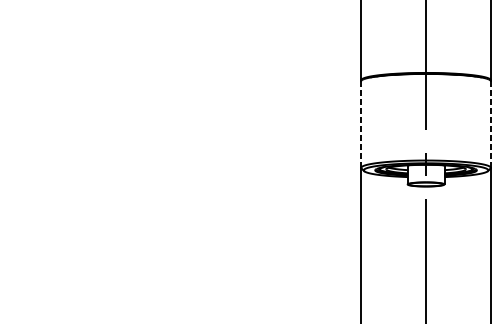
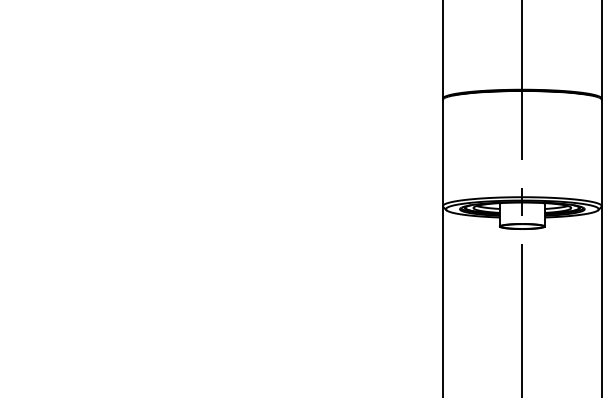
line: (360, 124) -> (442, 152), dashed -> solid
line: (490, 124) -> (601, 152), dashed -> solid

